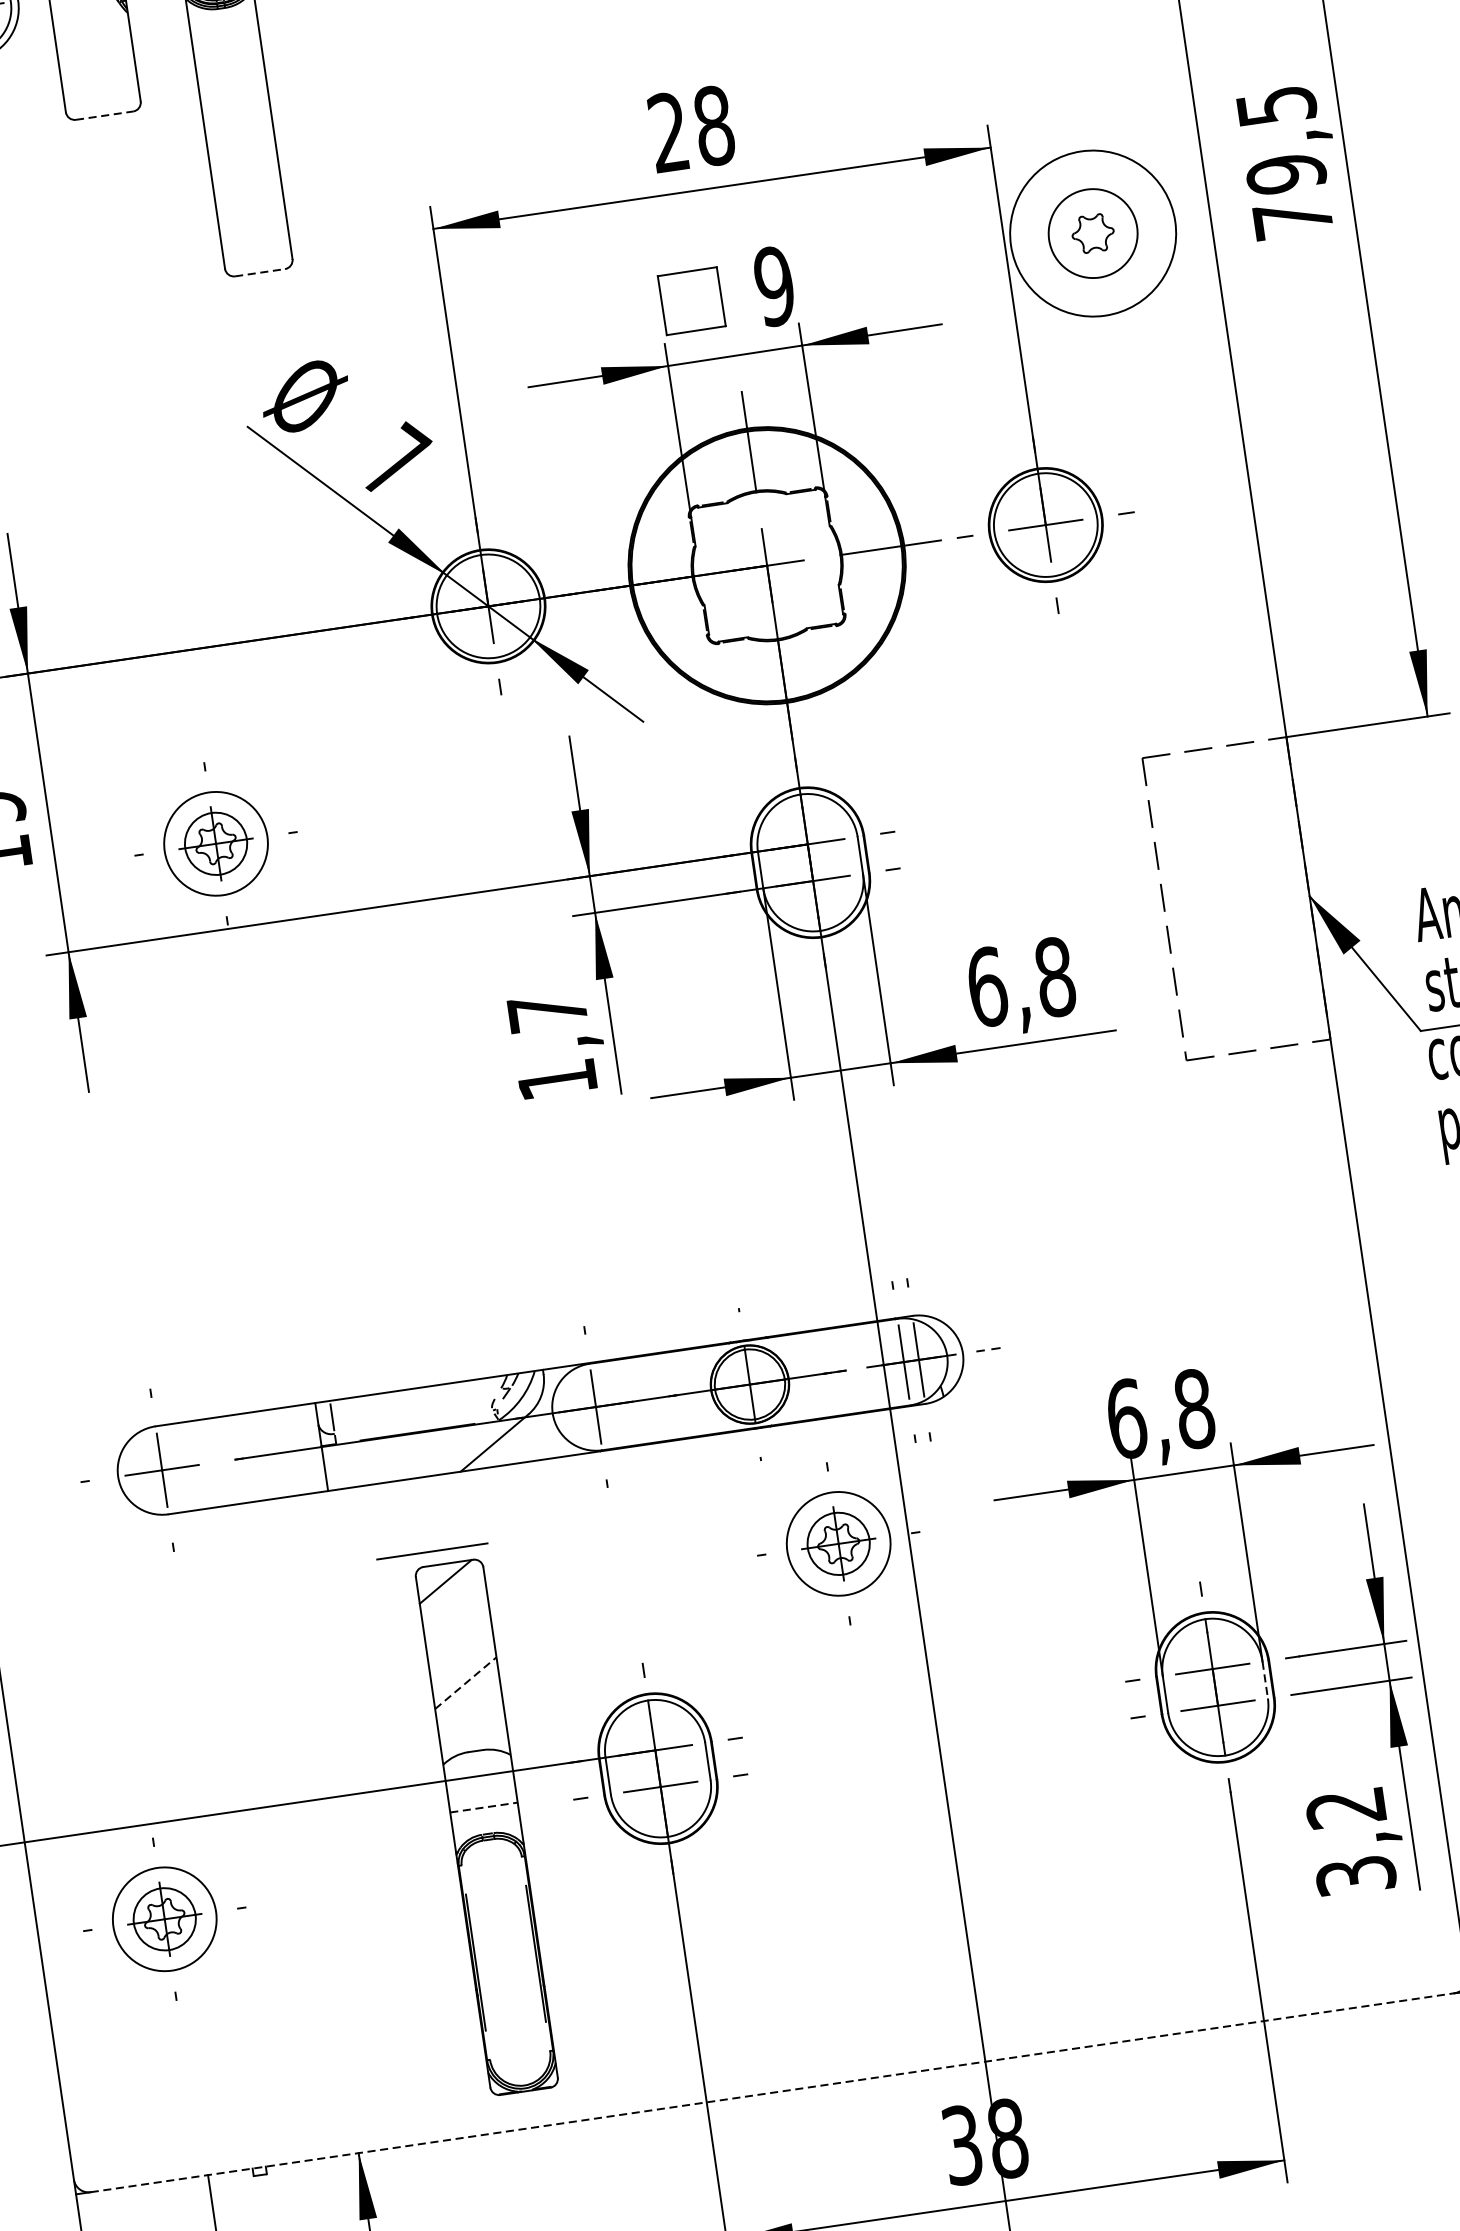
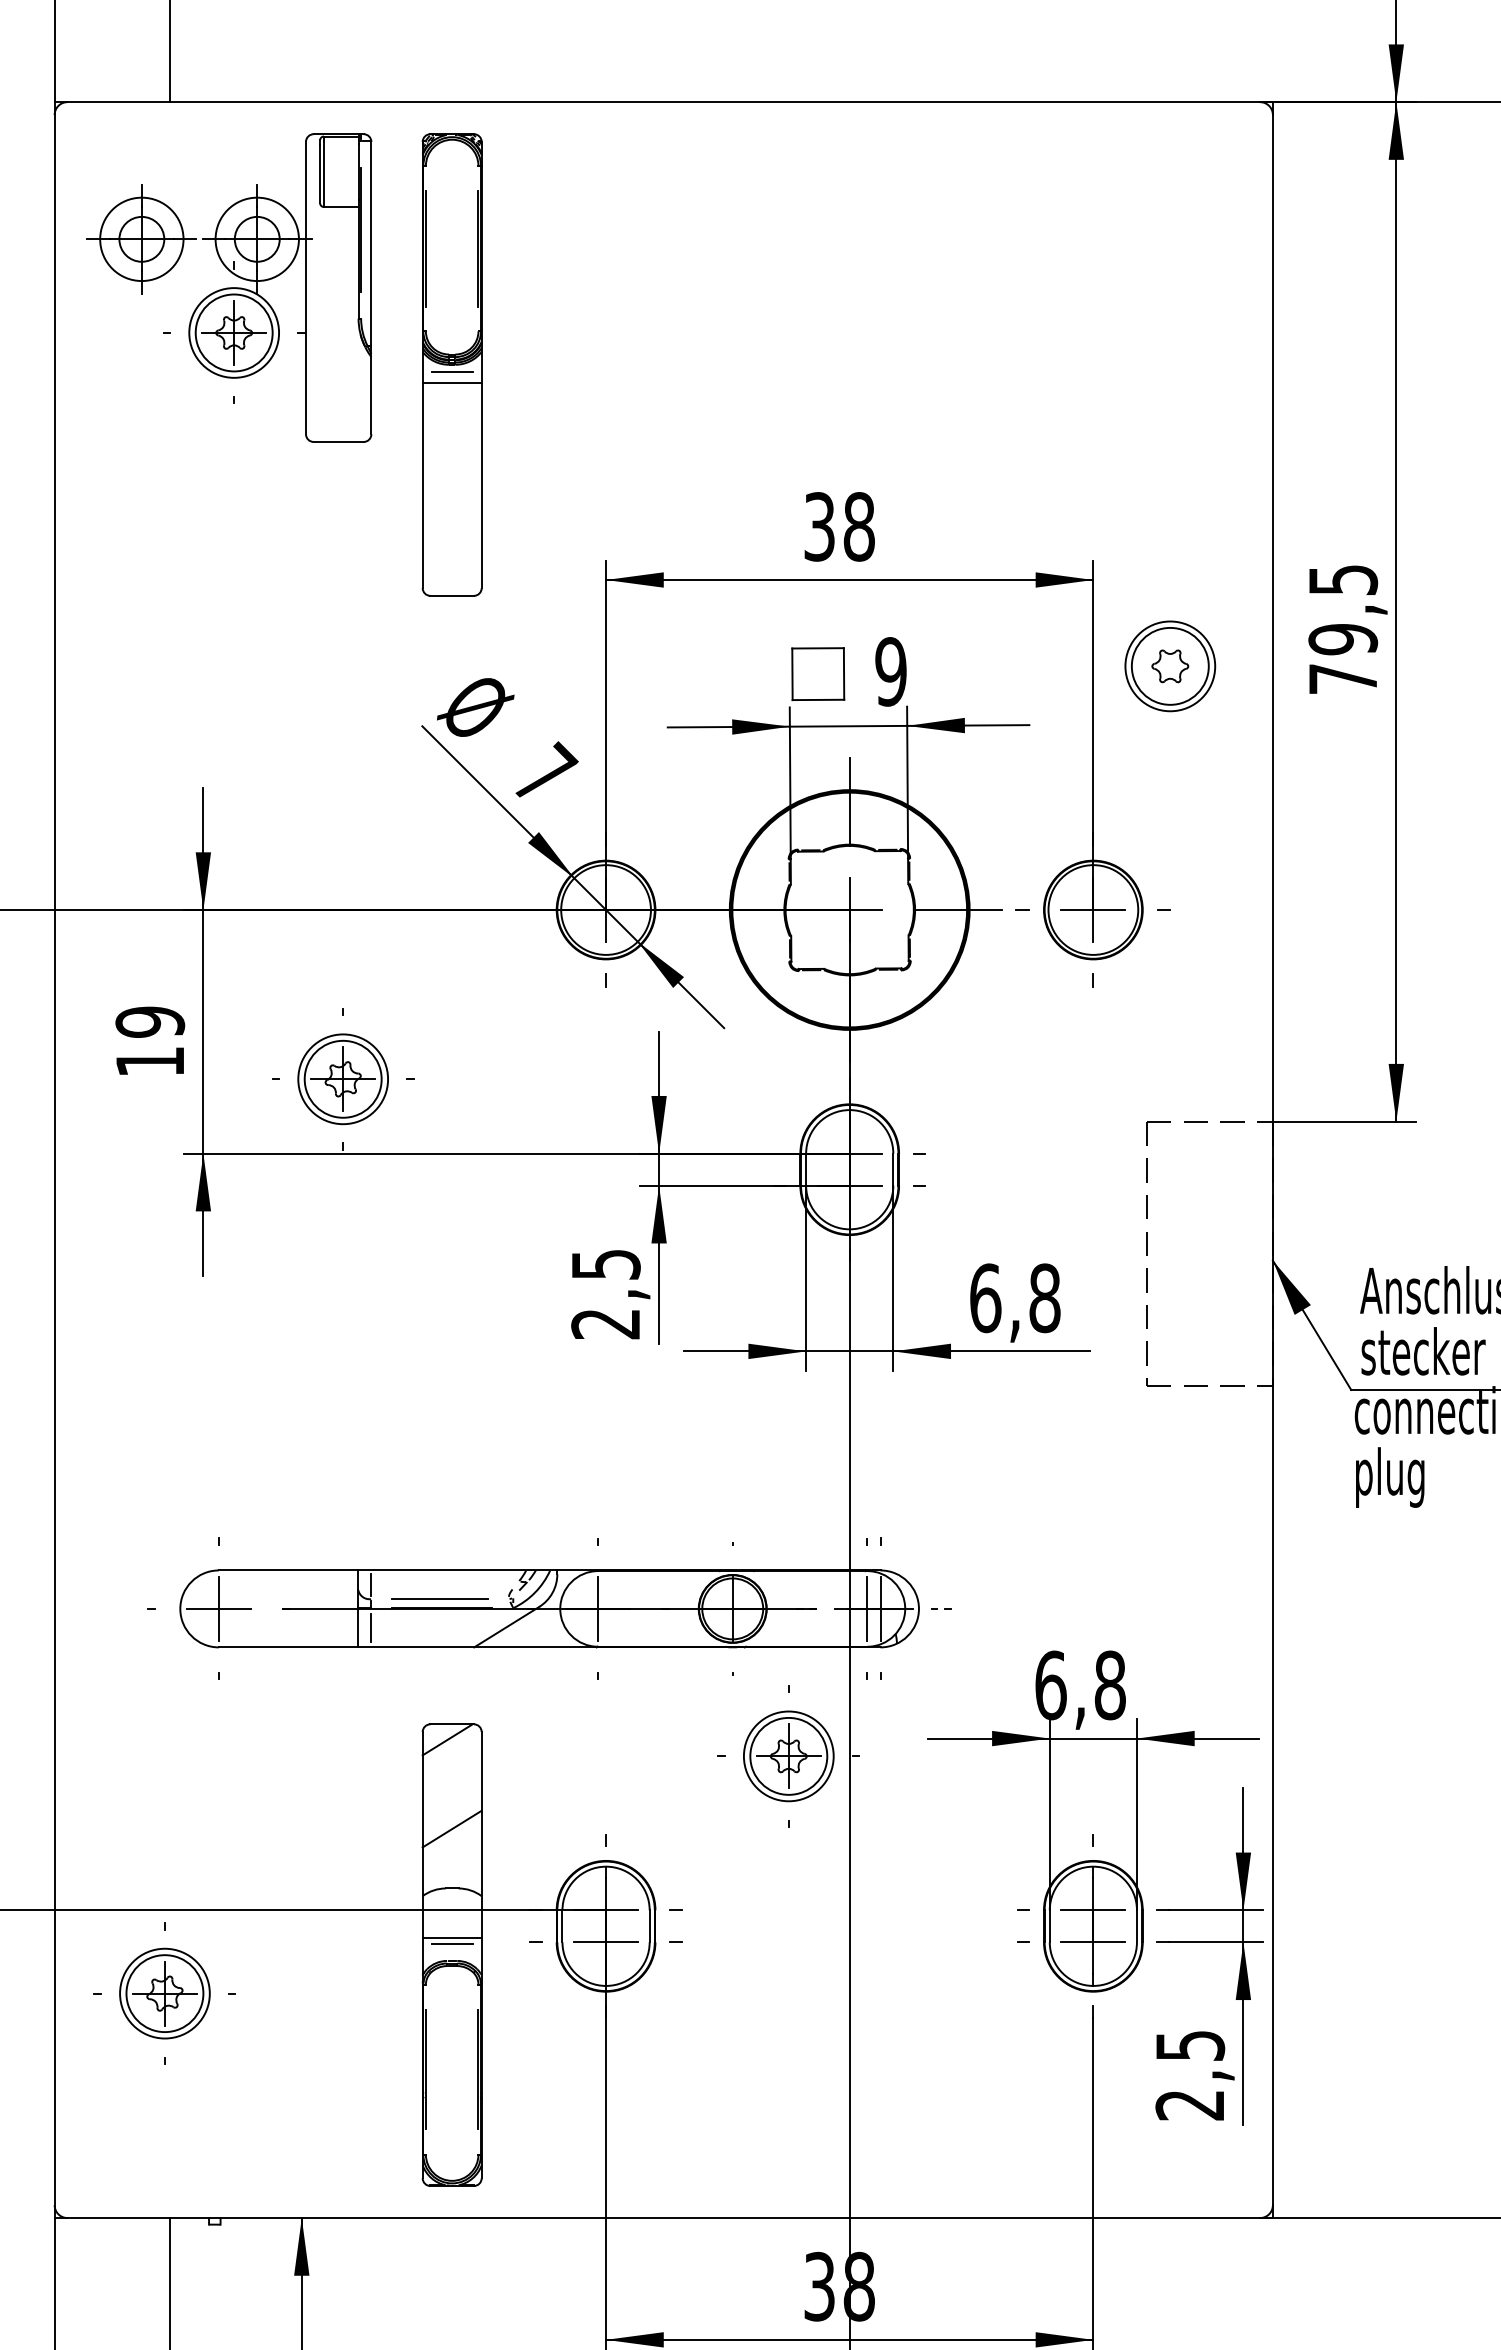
line: (222, 17) -> (451, 372), added
line: (223, 28) -> (451, 382), added
line: (105, 115) -> (339, 441), dashed -> solid
text: (668, 132) -> (819, 526), 28 -> 38
circle: (1093, 233) -> (1170, 666), size x0.62
line: (260, 272) -> (452, 595), dashed -> solid
circle: (215, 843) -> (342, 1078), size x1.43
text: (551, 1046) -> (605, 1294), 1,7 -> 2,5
line: (339, 1466) -> (371, 1627), added
circle: (838, 1542) -> (788, 1755), size x1.43
line: (431, 1550) -> (439, 1598), moved
line: (1264, 1680) -> (1136, 1926), dashed -> solid
line: (466, 1683) -> (452, 1829), dashed -> solid
line: (484, 1807) -> (452, 1937), dashed -> solid
line: (484, 1815) -> (451, 1944), added
text: (1351, 1841) -> (1190, 2075), 3,2 -> 2,5
circle: (164, 1919) -> (164, 1993), size x1.43
line: (773, 2093) -> (664, 2218), dashed -> solid

